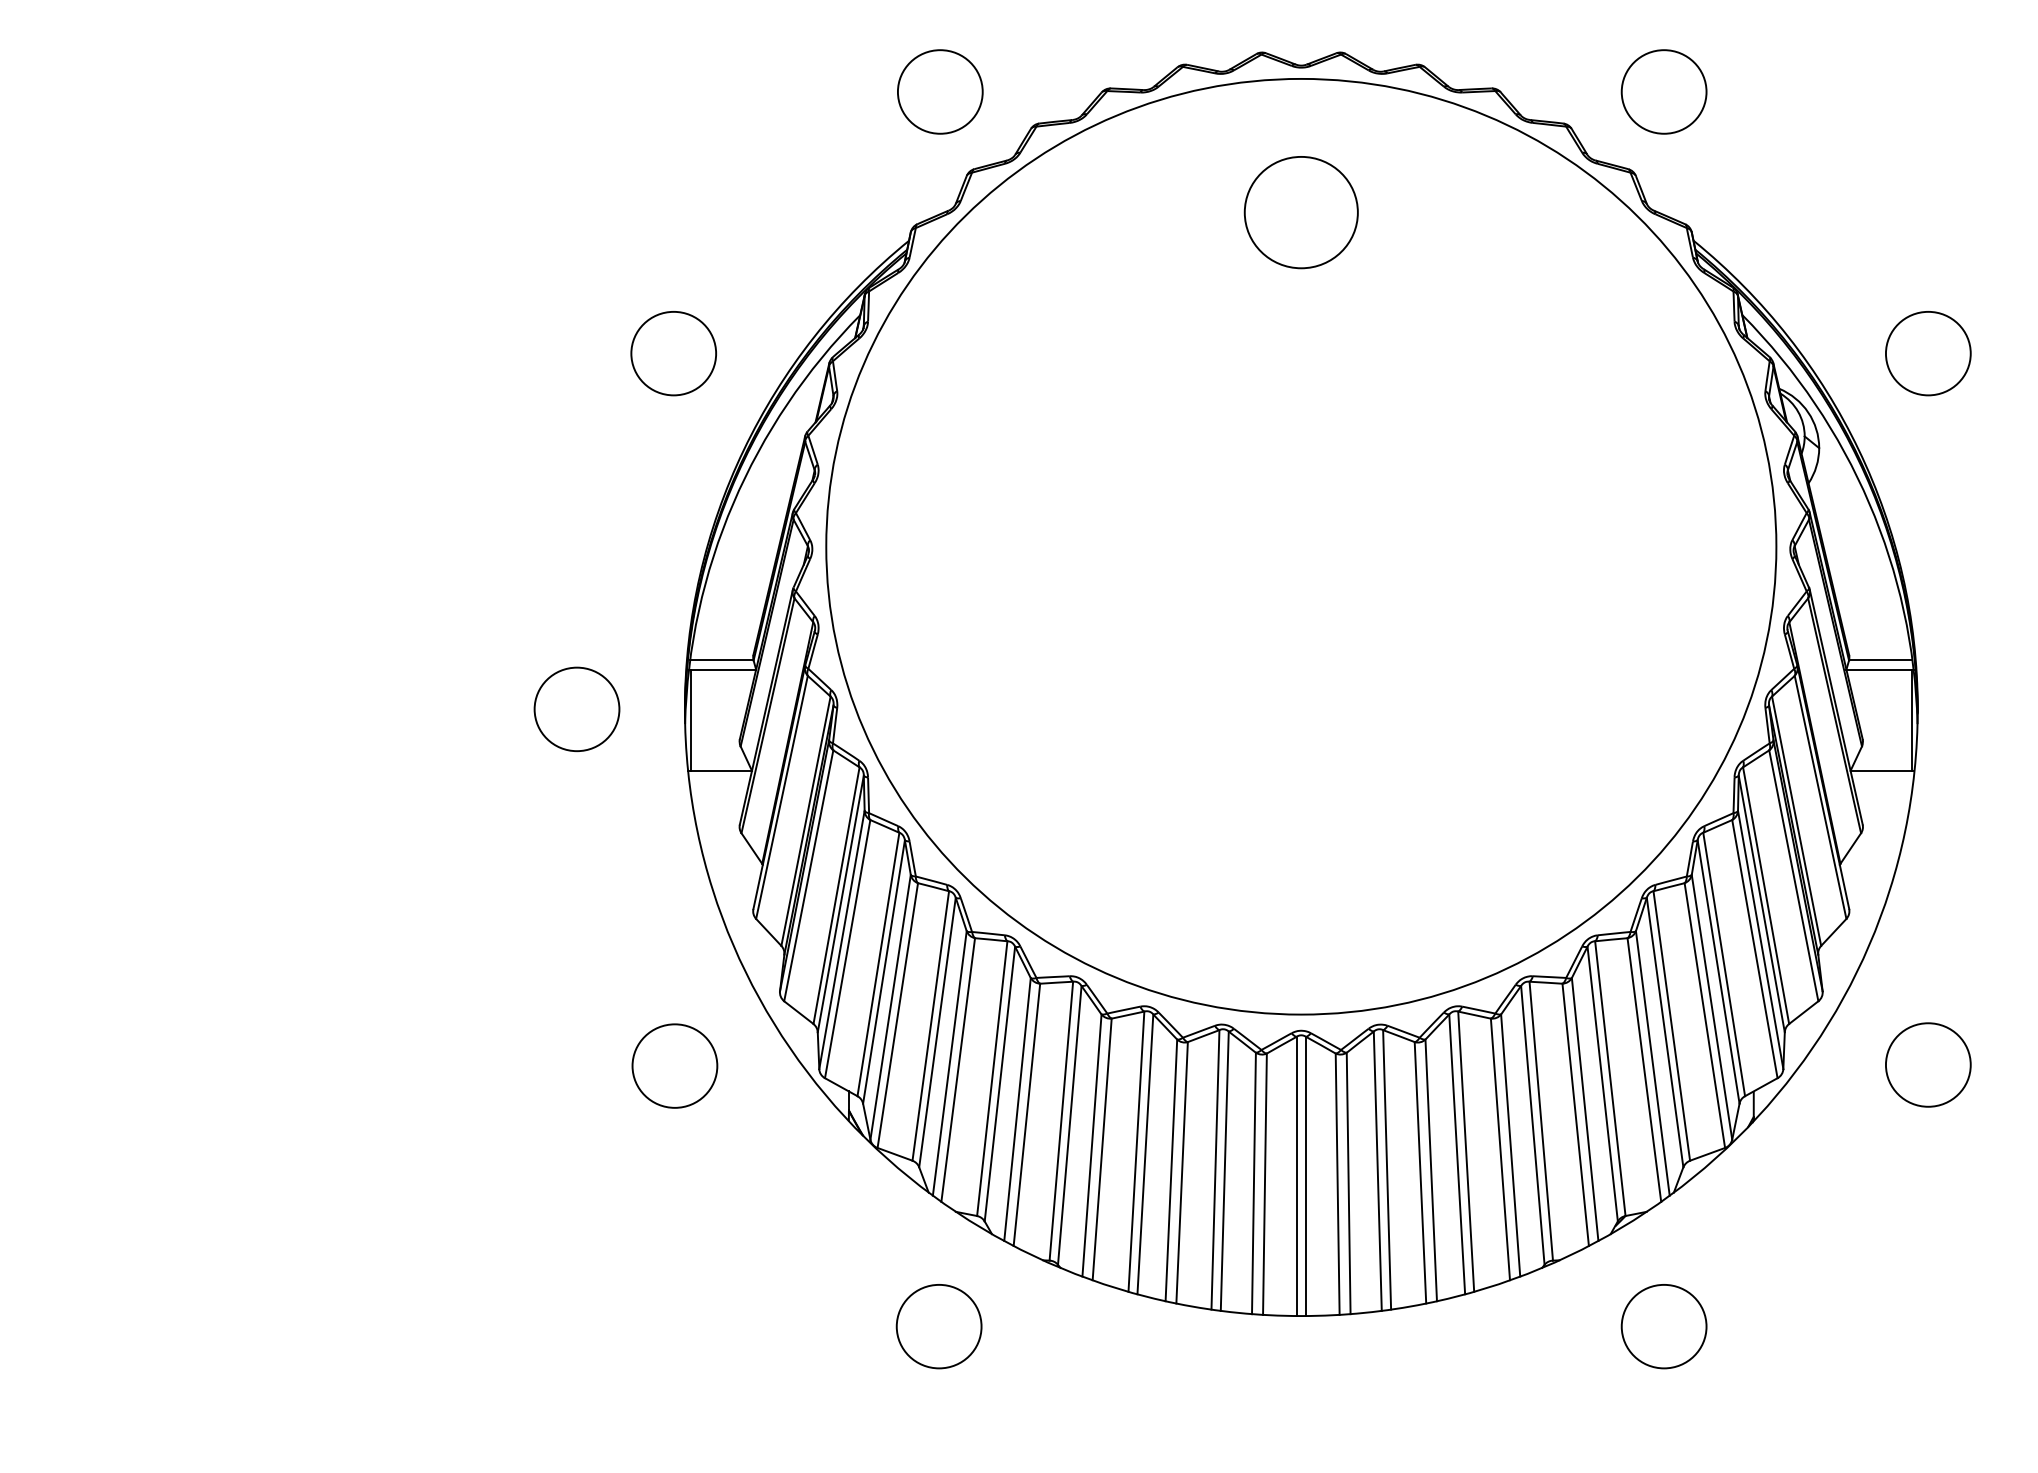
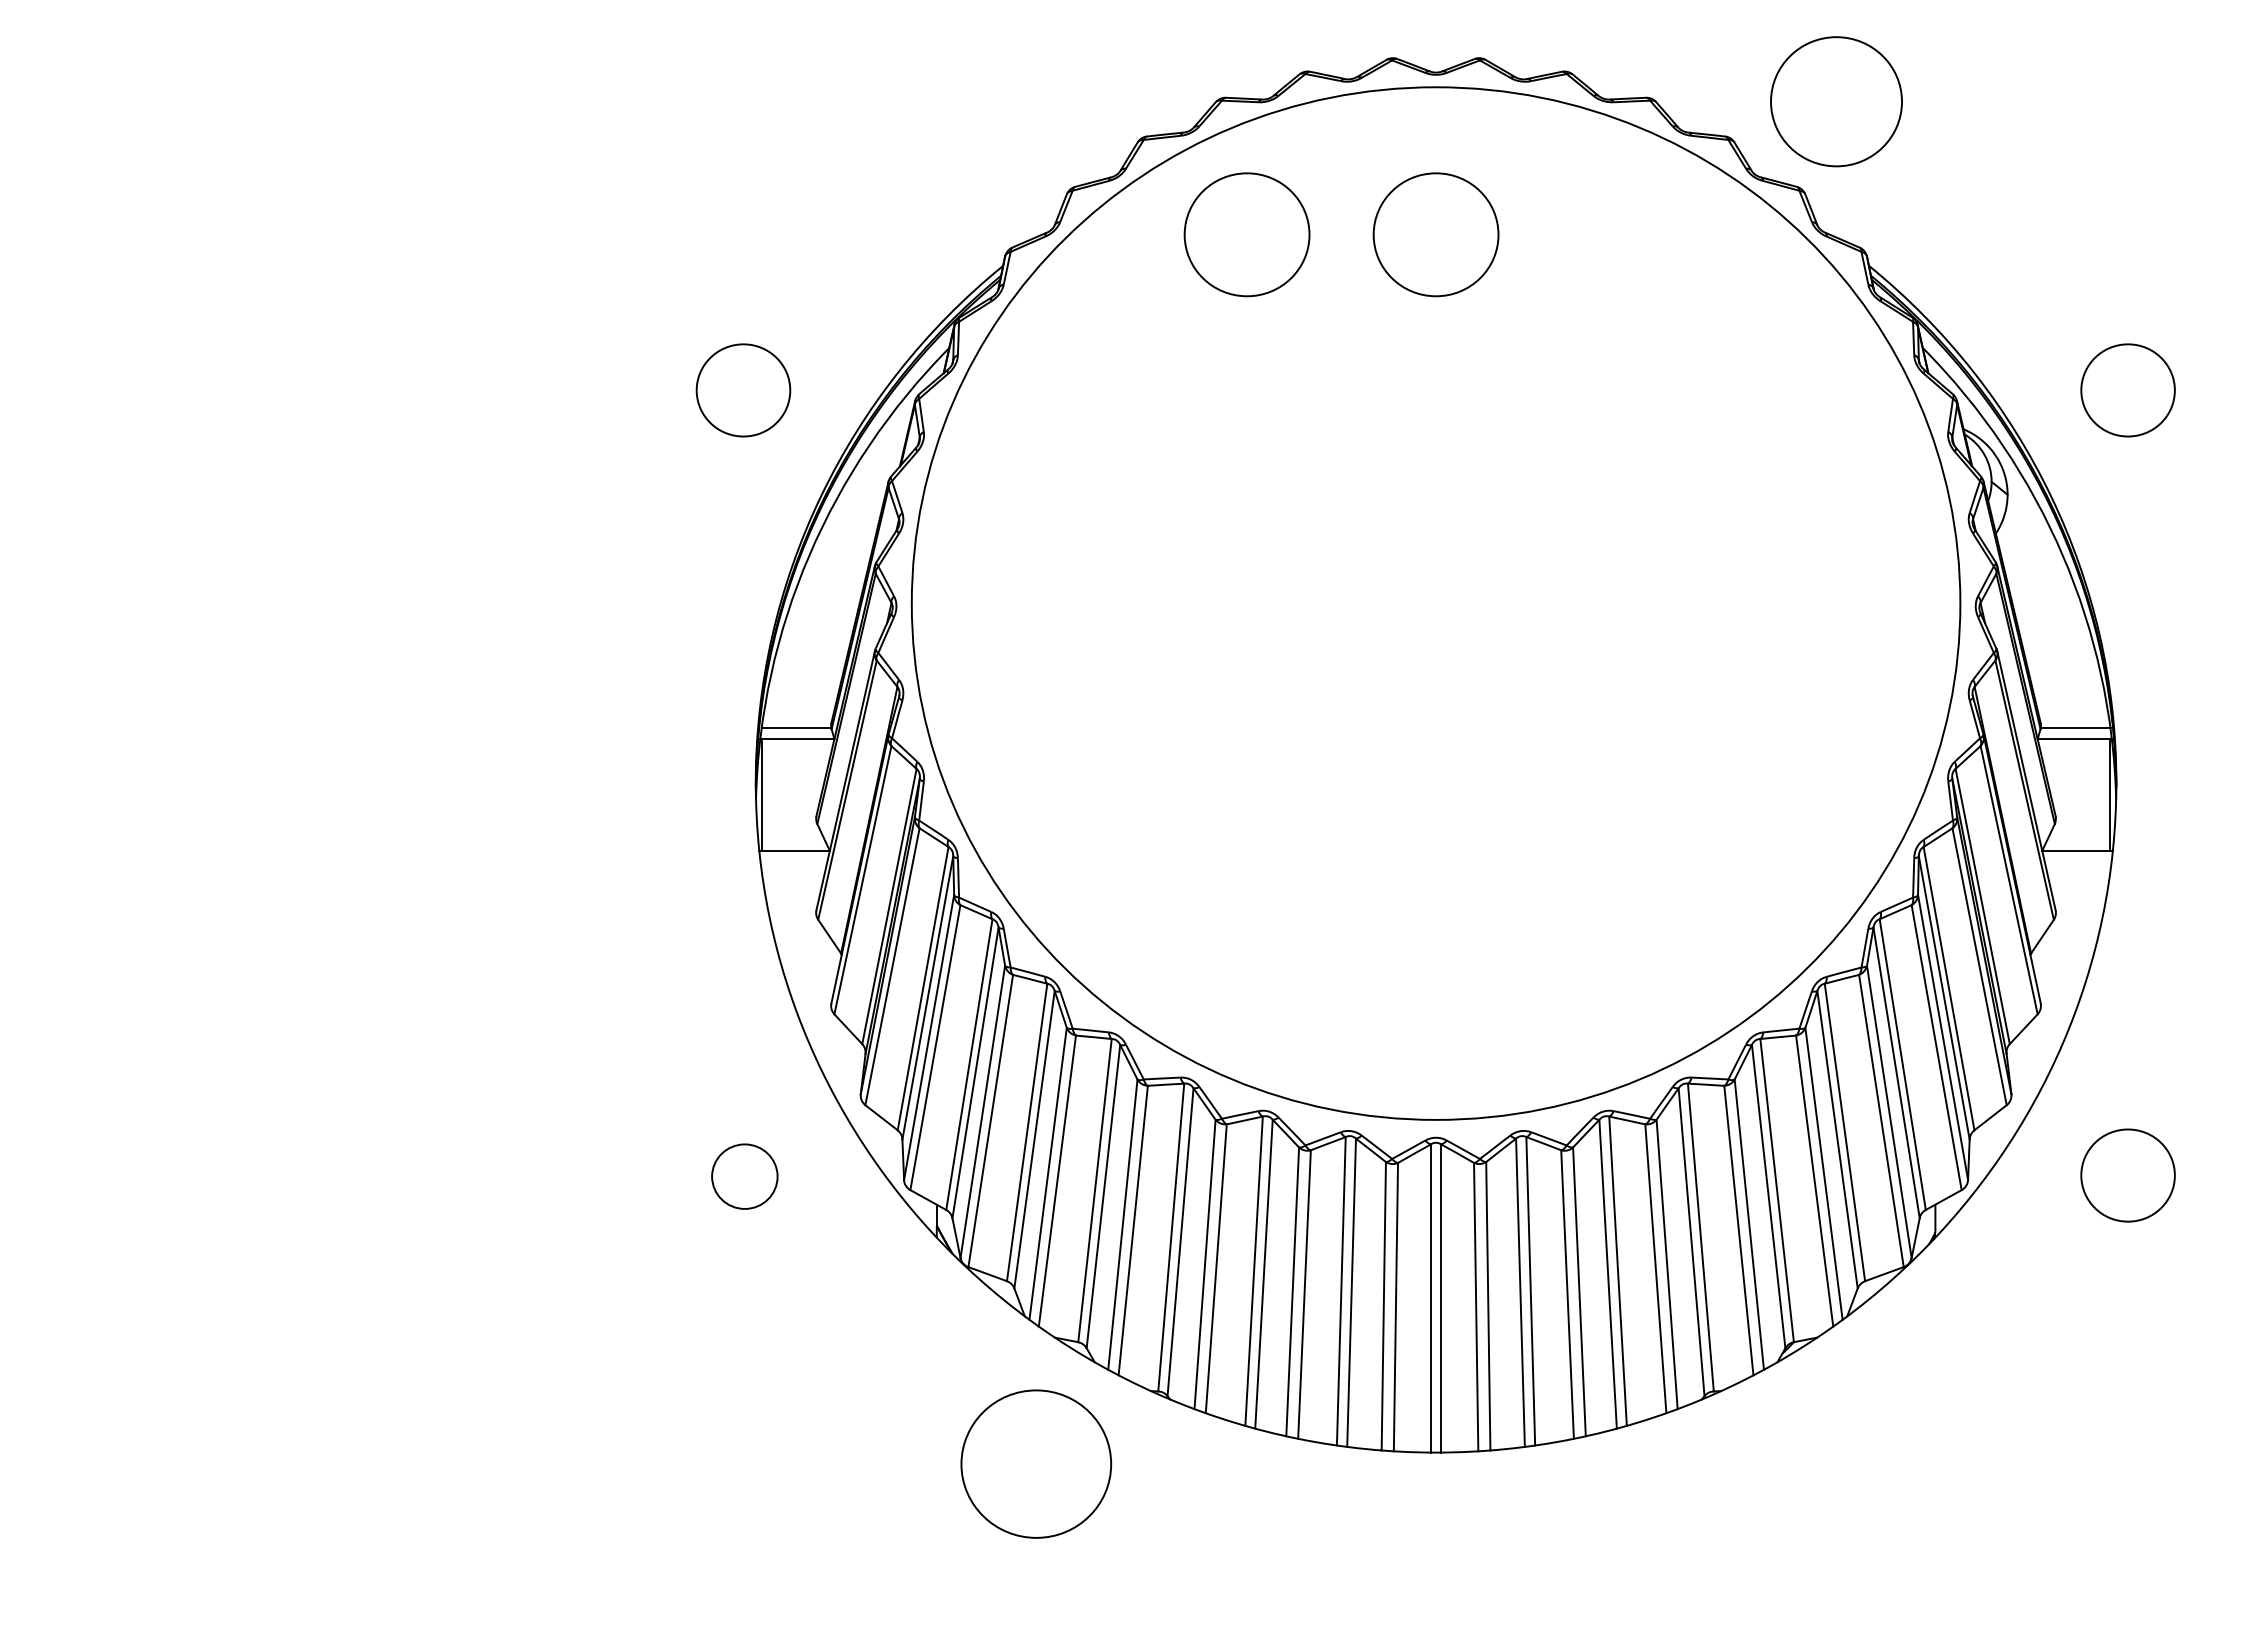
part: (940, 91) -> (1037, 101), removed
part: (1664, 91) -> (1836, 101), size x1.4
part: (1129, 212) -> (1246, 234), added
part: (576, 709) -> (636, 783), removed
part: (674, 1065) -> (744, 1176), size x0.7
part: (939, 1326) -> (1036, 1464), size x1.6
part: (1664, 1326) -> (1836, 1464), removed

